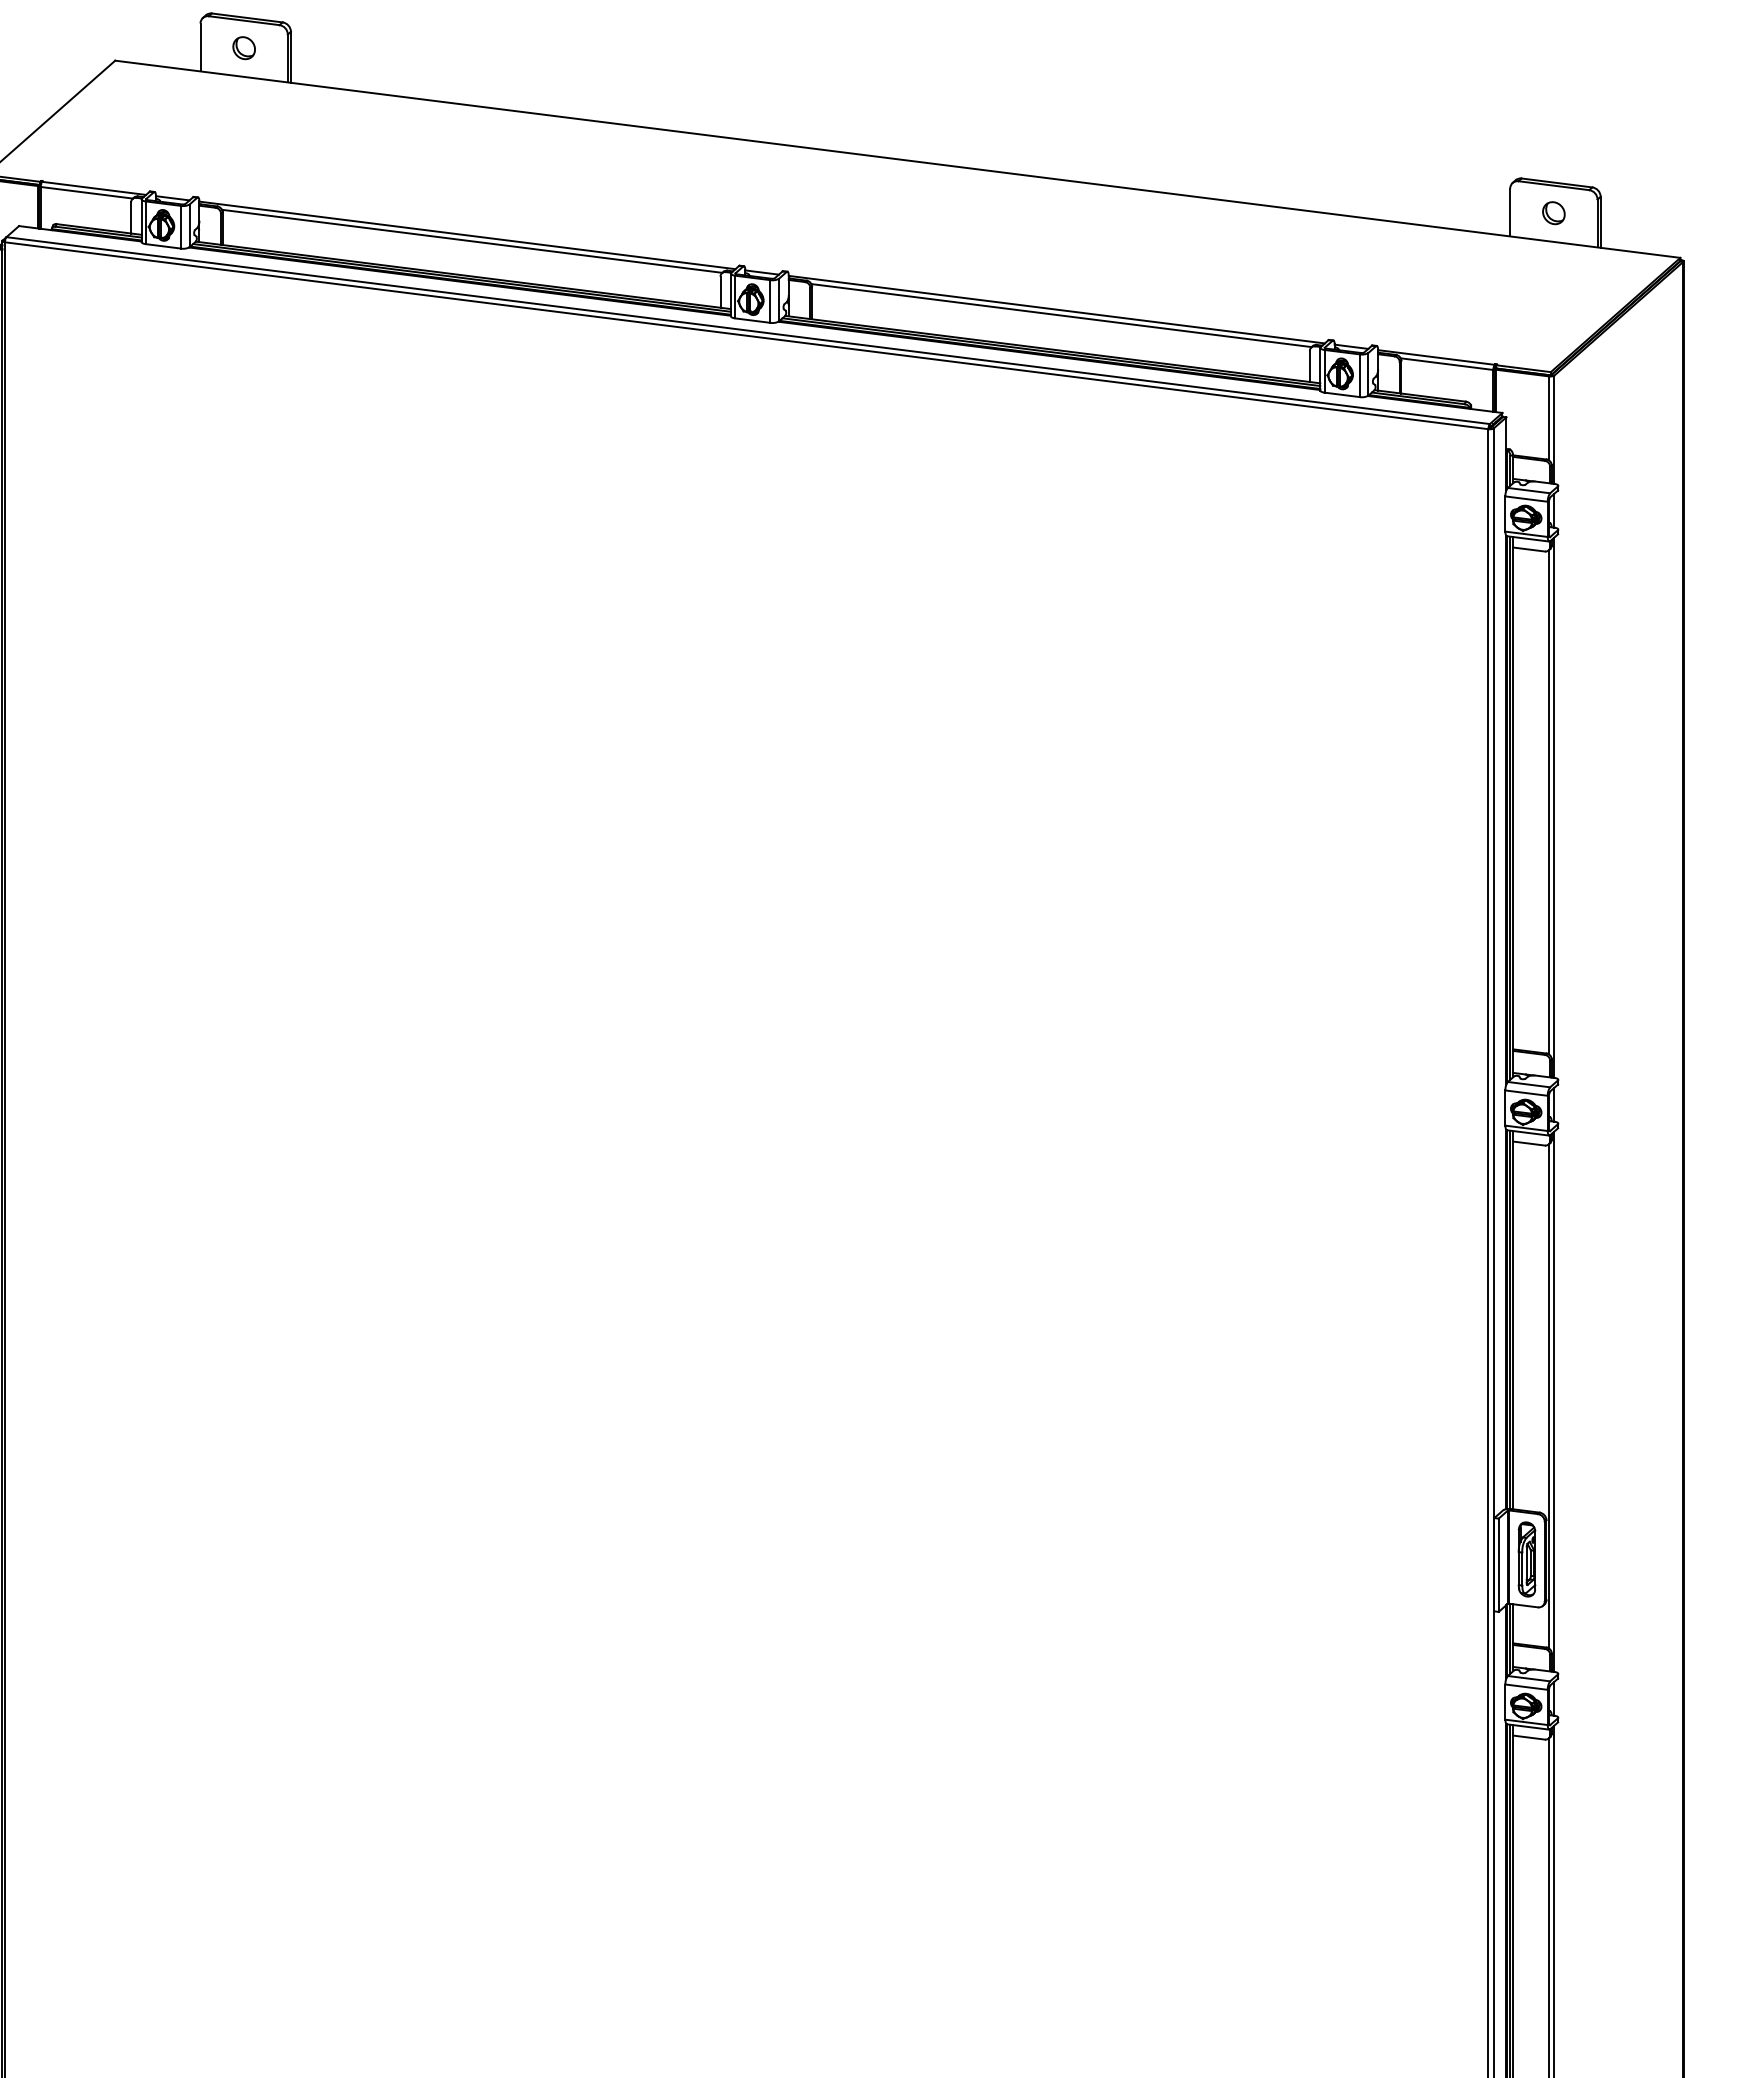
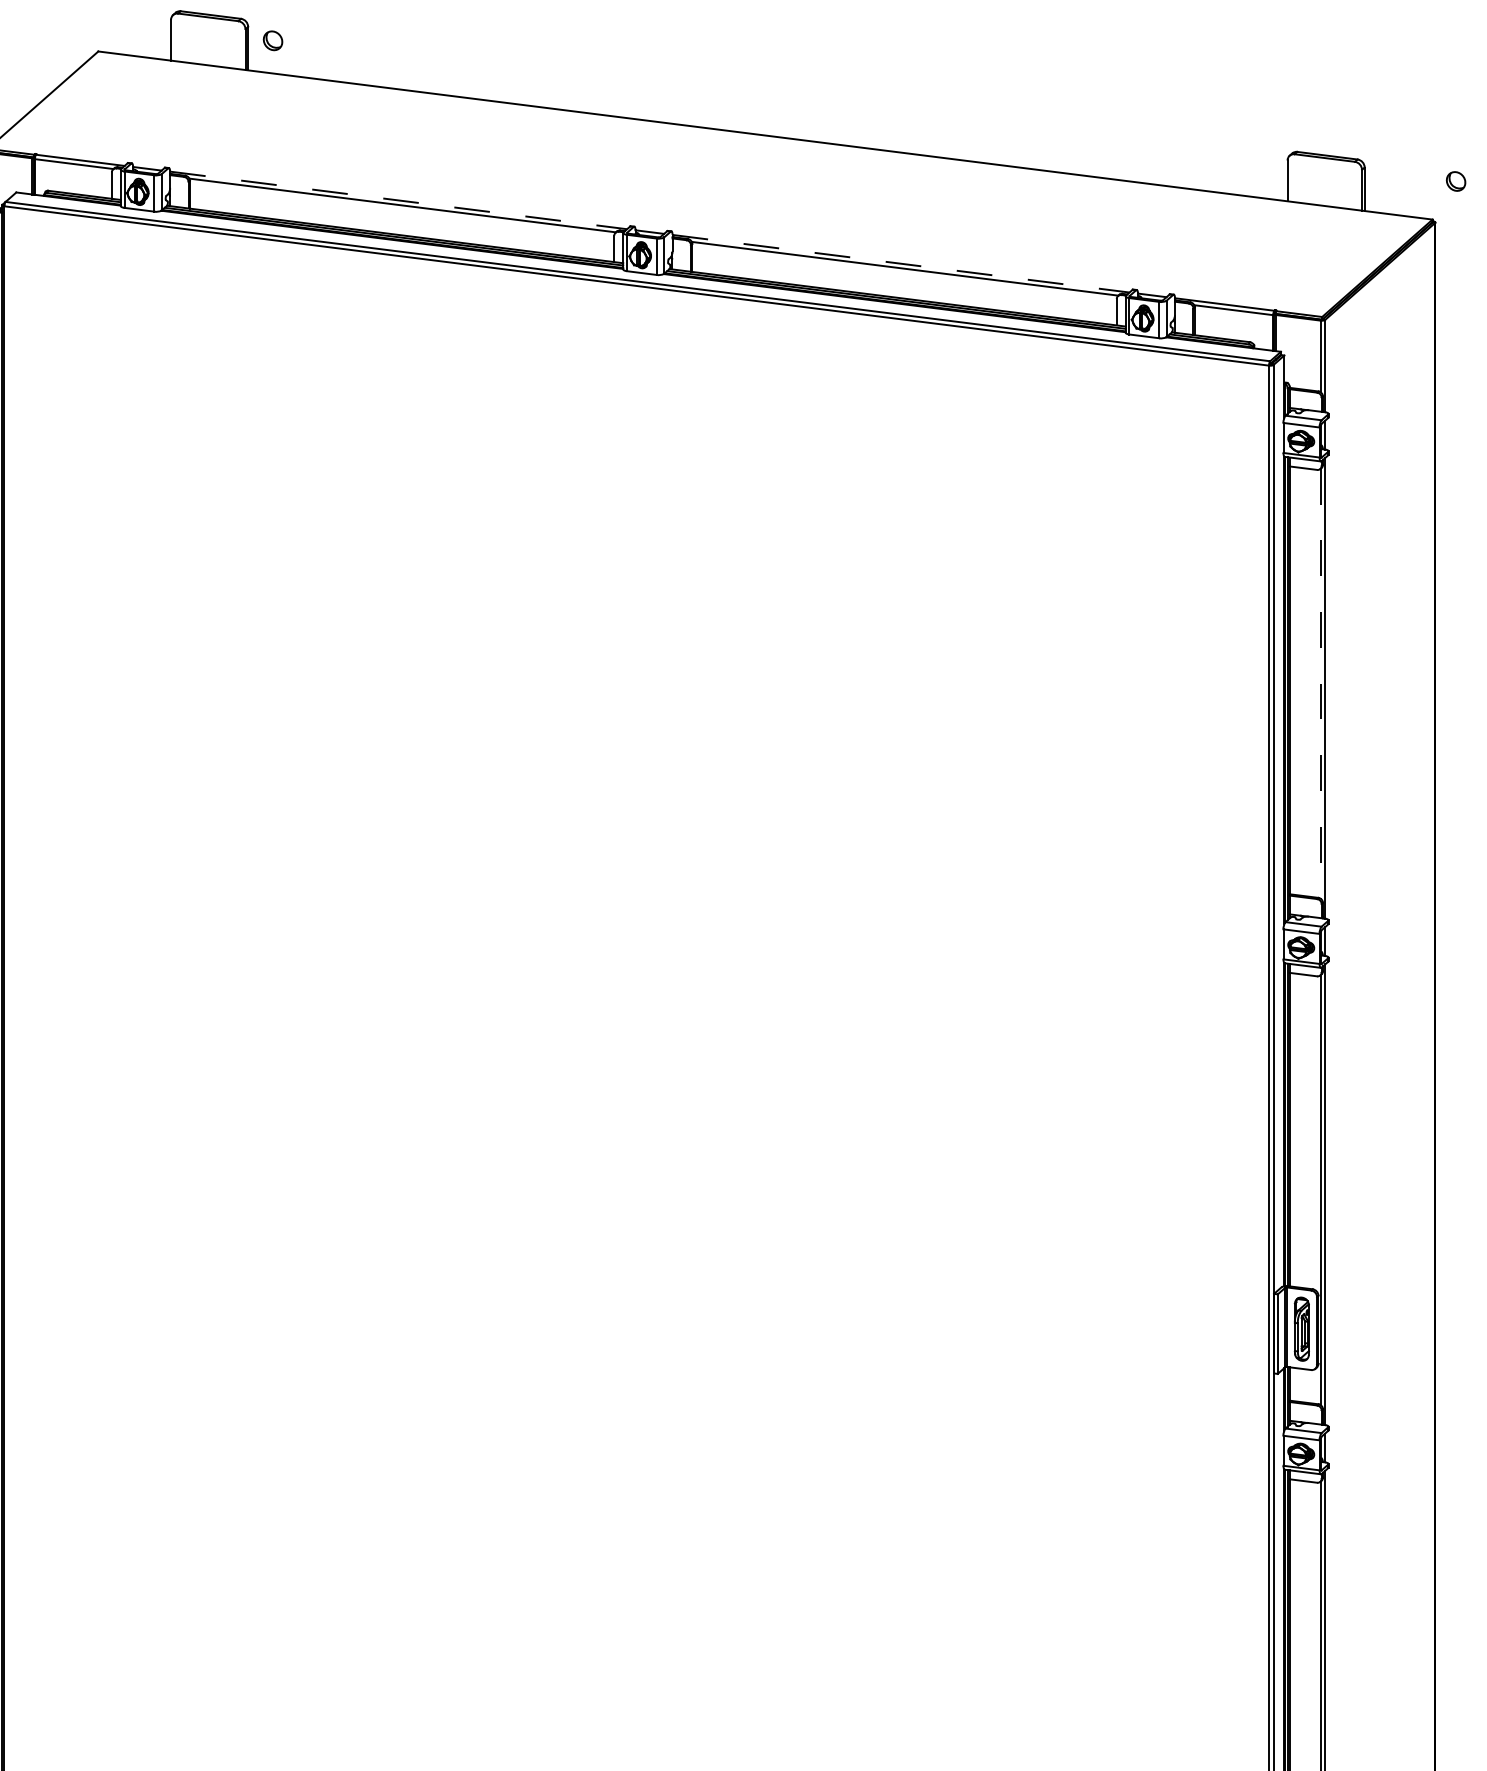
part: (243, 48) -> (272, 41), moved
part: (1553, 213) -> (1455, 181), moved
line: (467, 235) -> (398, 200), solid -> dashed
line: (1057, 309) -> (901, 263), solid -> dashed
line: (1549, 802) -> (1321, 683), solid -> dashed

